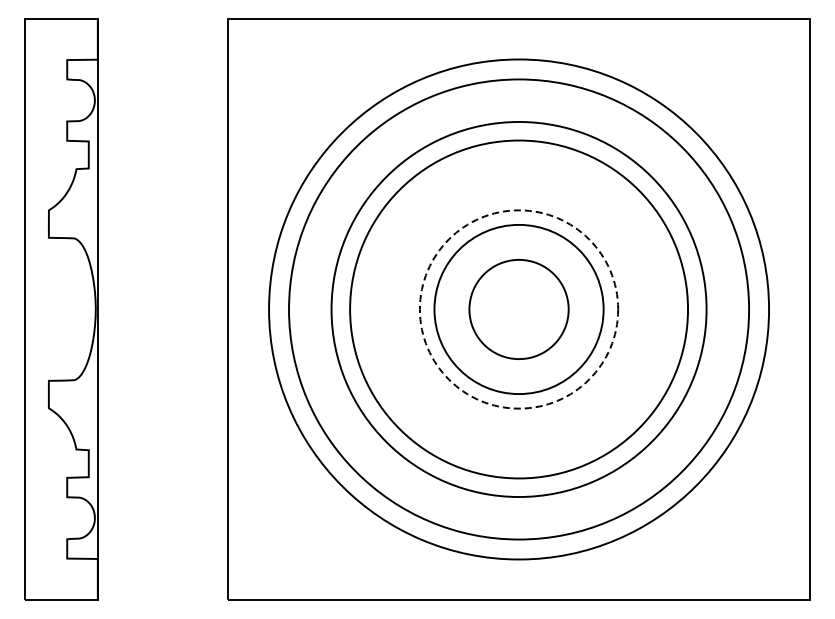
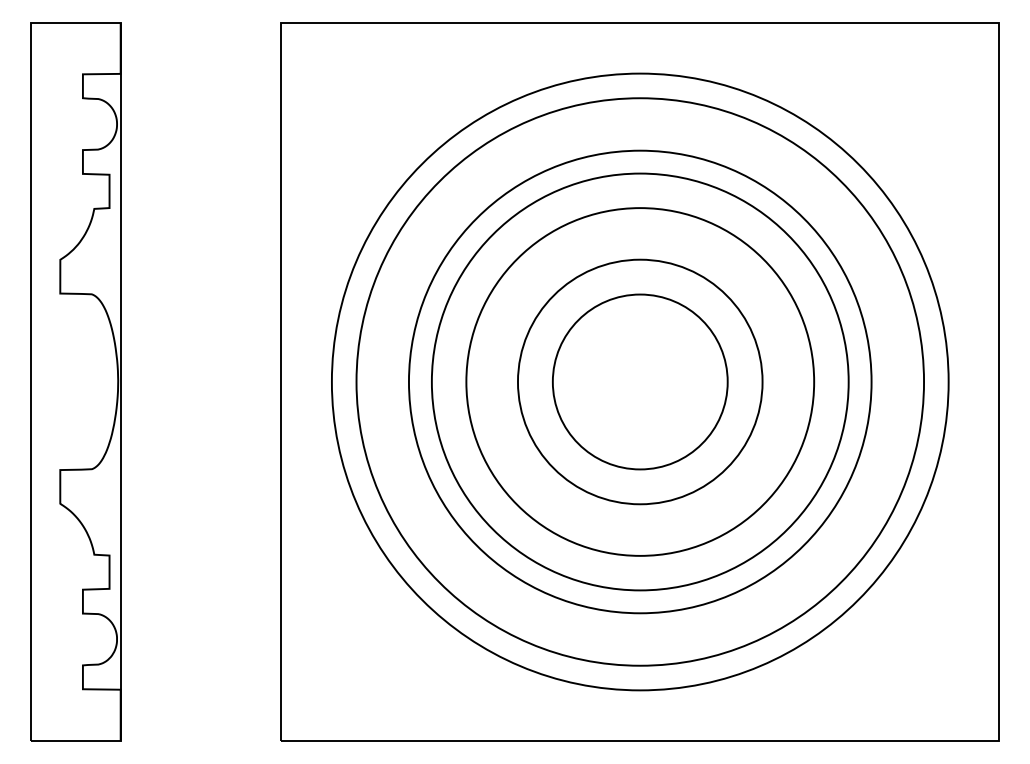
circle: (518, 309) -> (639, 382), dashed -> solid
circle: (518, 309) -> (639, 382), size x1.43
circle: (519, 309) -> (640, 382), size x1.67

